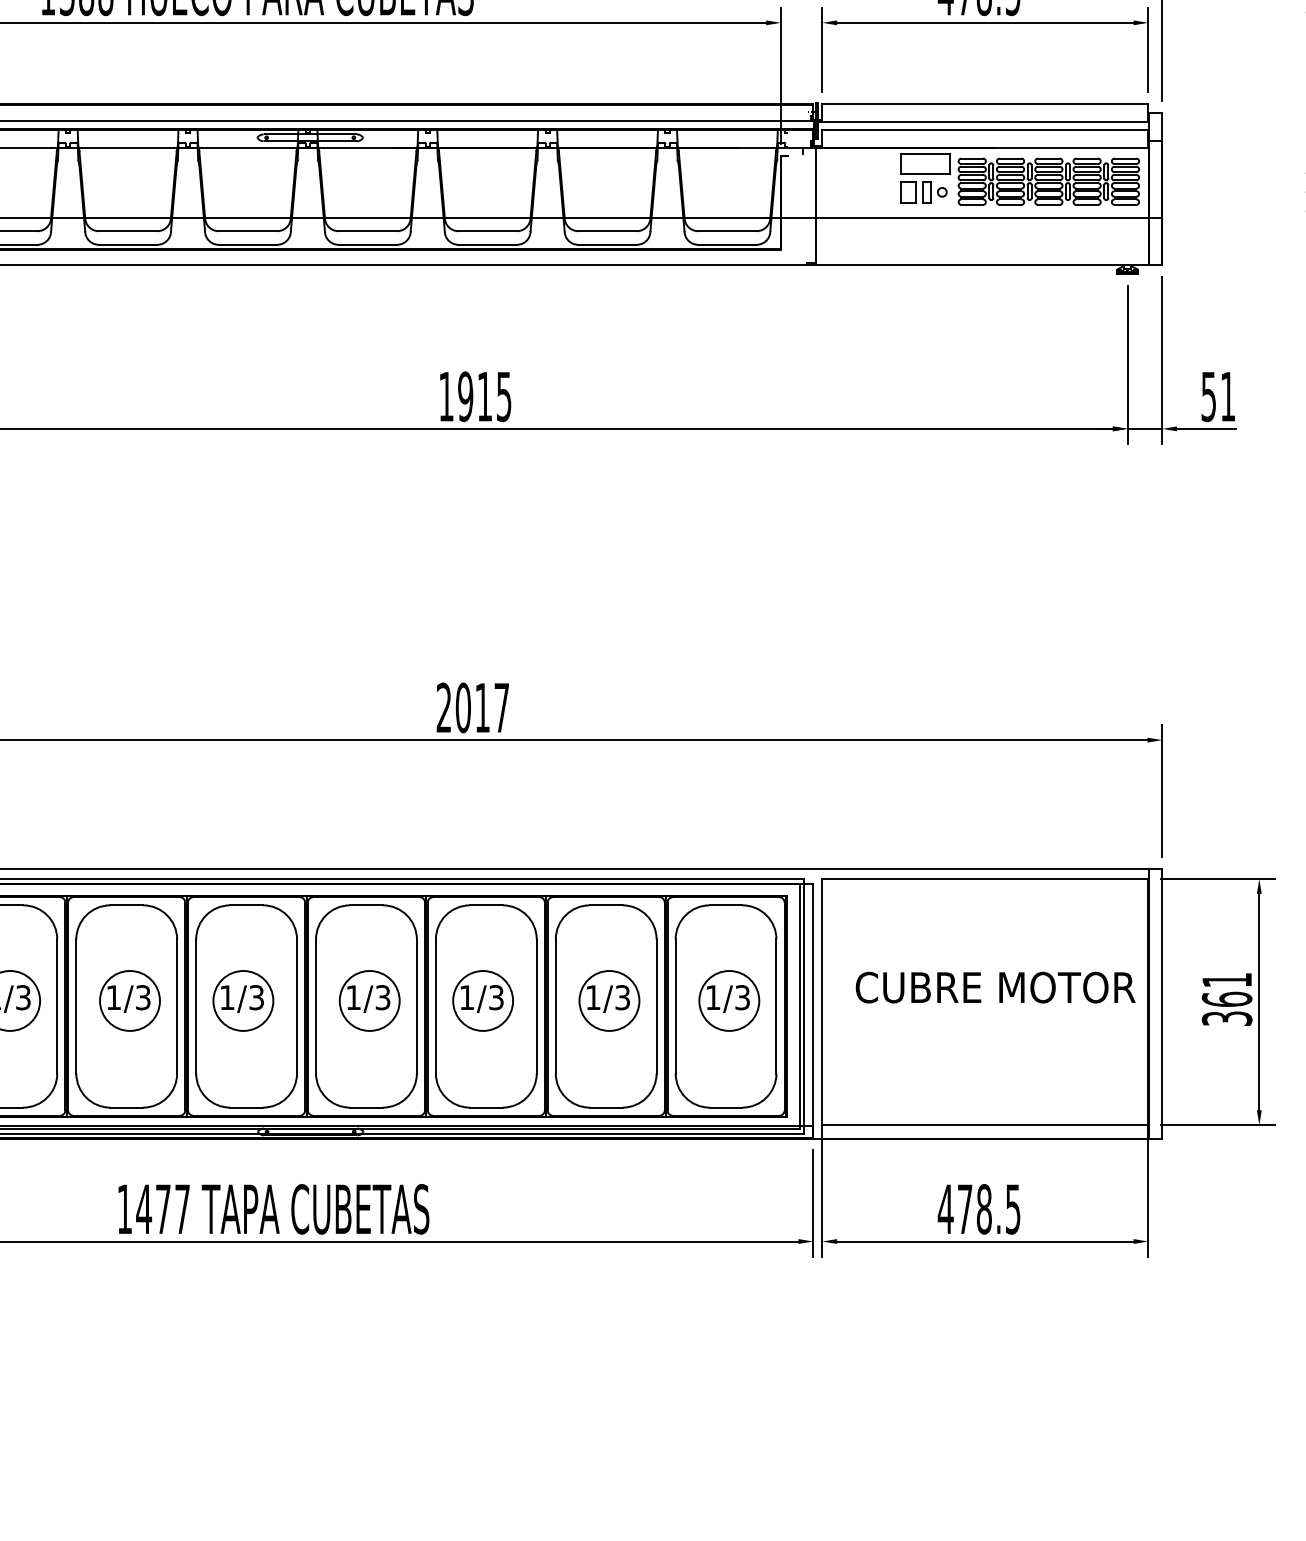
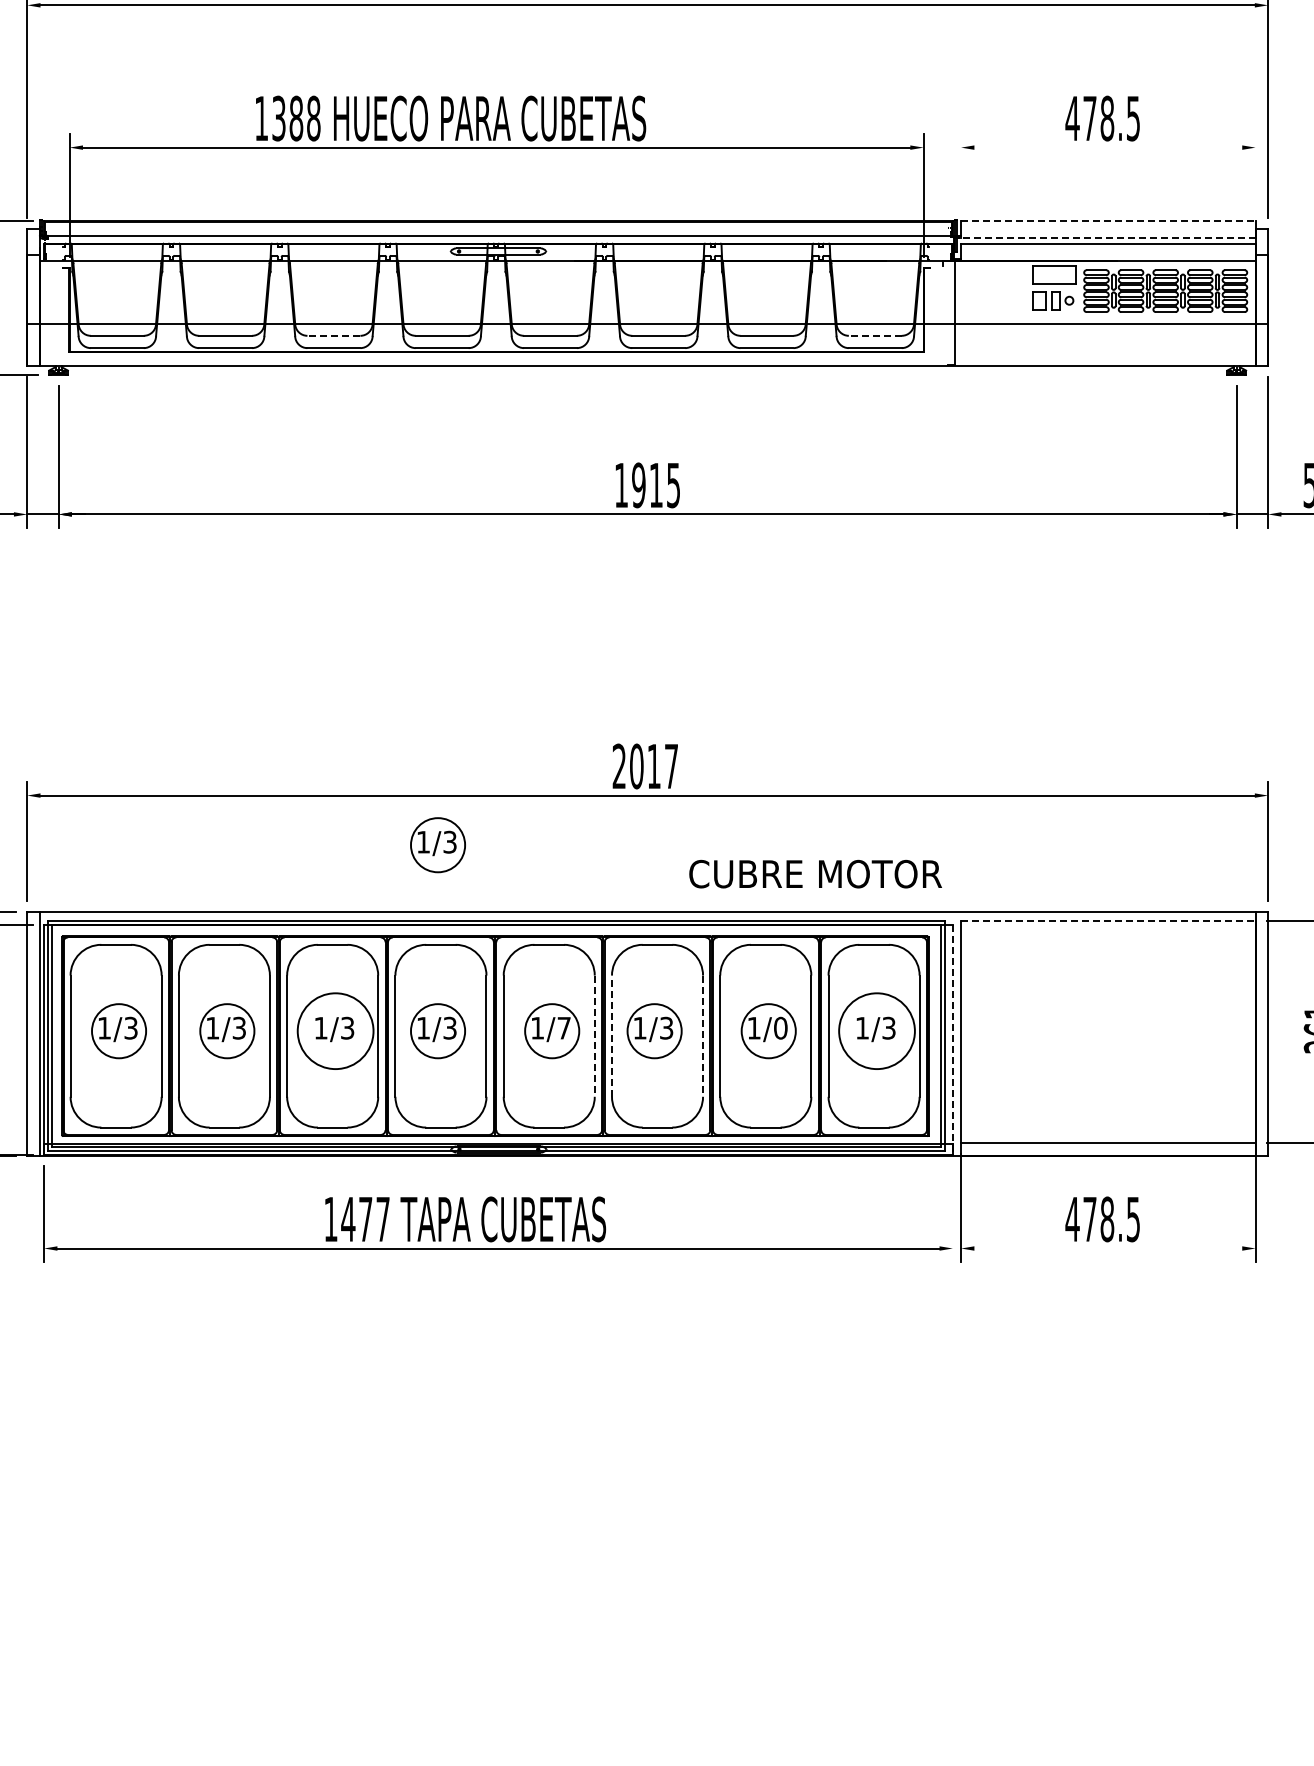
line: (985, 22) -> (1108, 147), removed
line: (822, 49) -> (961, 171), removed
line: (1148, 49) -> (1255, 171), removed
line: (985, 103) -> (1108, 220), solid -> dashed
line: (984, 122) -> (1107, 237), solid -> dashed
line: (127, 230) -> (333, 335), solid -> dashed
line: (726, 230) -> (874, 335), solid -> dashed
part: (242, 795) -> (437, 845), added
line: (985, 879) -> (1108, 921), solid -> dashed
text: (995, 986) -> (815, 873), moved
text: (382, 996) -> (563, 1027), 1/3 -> 1/7
text: (622, 996) -> (780, 1027), 1/3 -> 1/0
circle: (129, 1001) -> (335, 1031), size x1.4
circle: (728, 1001) -> (876, 1031), size x1.4
line: (416, 1006) -> (594, 1036), solid -> dashed
line: (435, 1006) -> (611, 1036), solid -> dashed
line: (537, 1006) -> (703, 1036), solid -> dashed
line: (812, 1011) -> (952, 1040), solid -> dashed
line: (812, 1203) -> (952, 1214), removed
line: (985, 1241) -> (1108, 1248), removed

